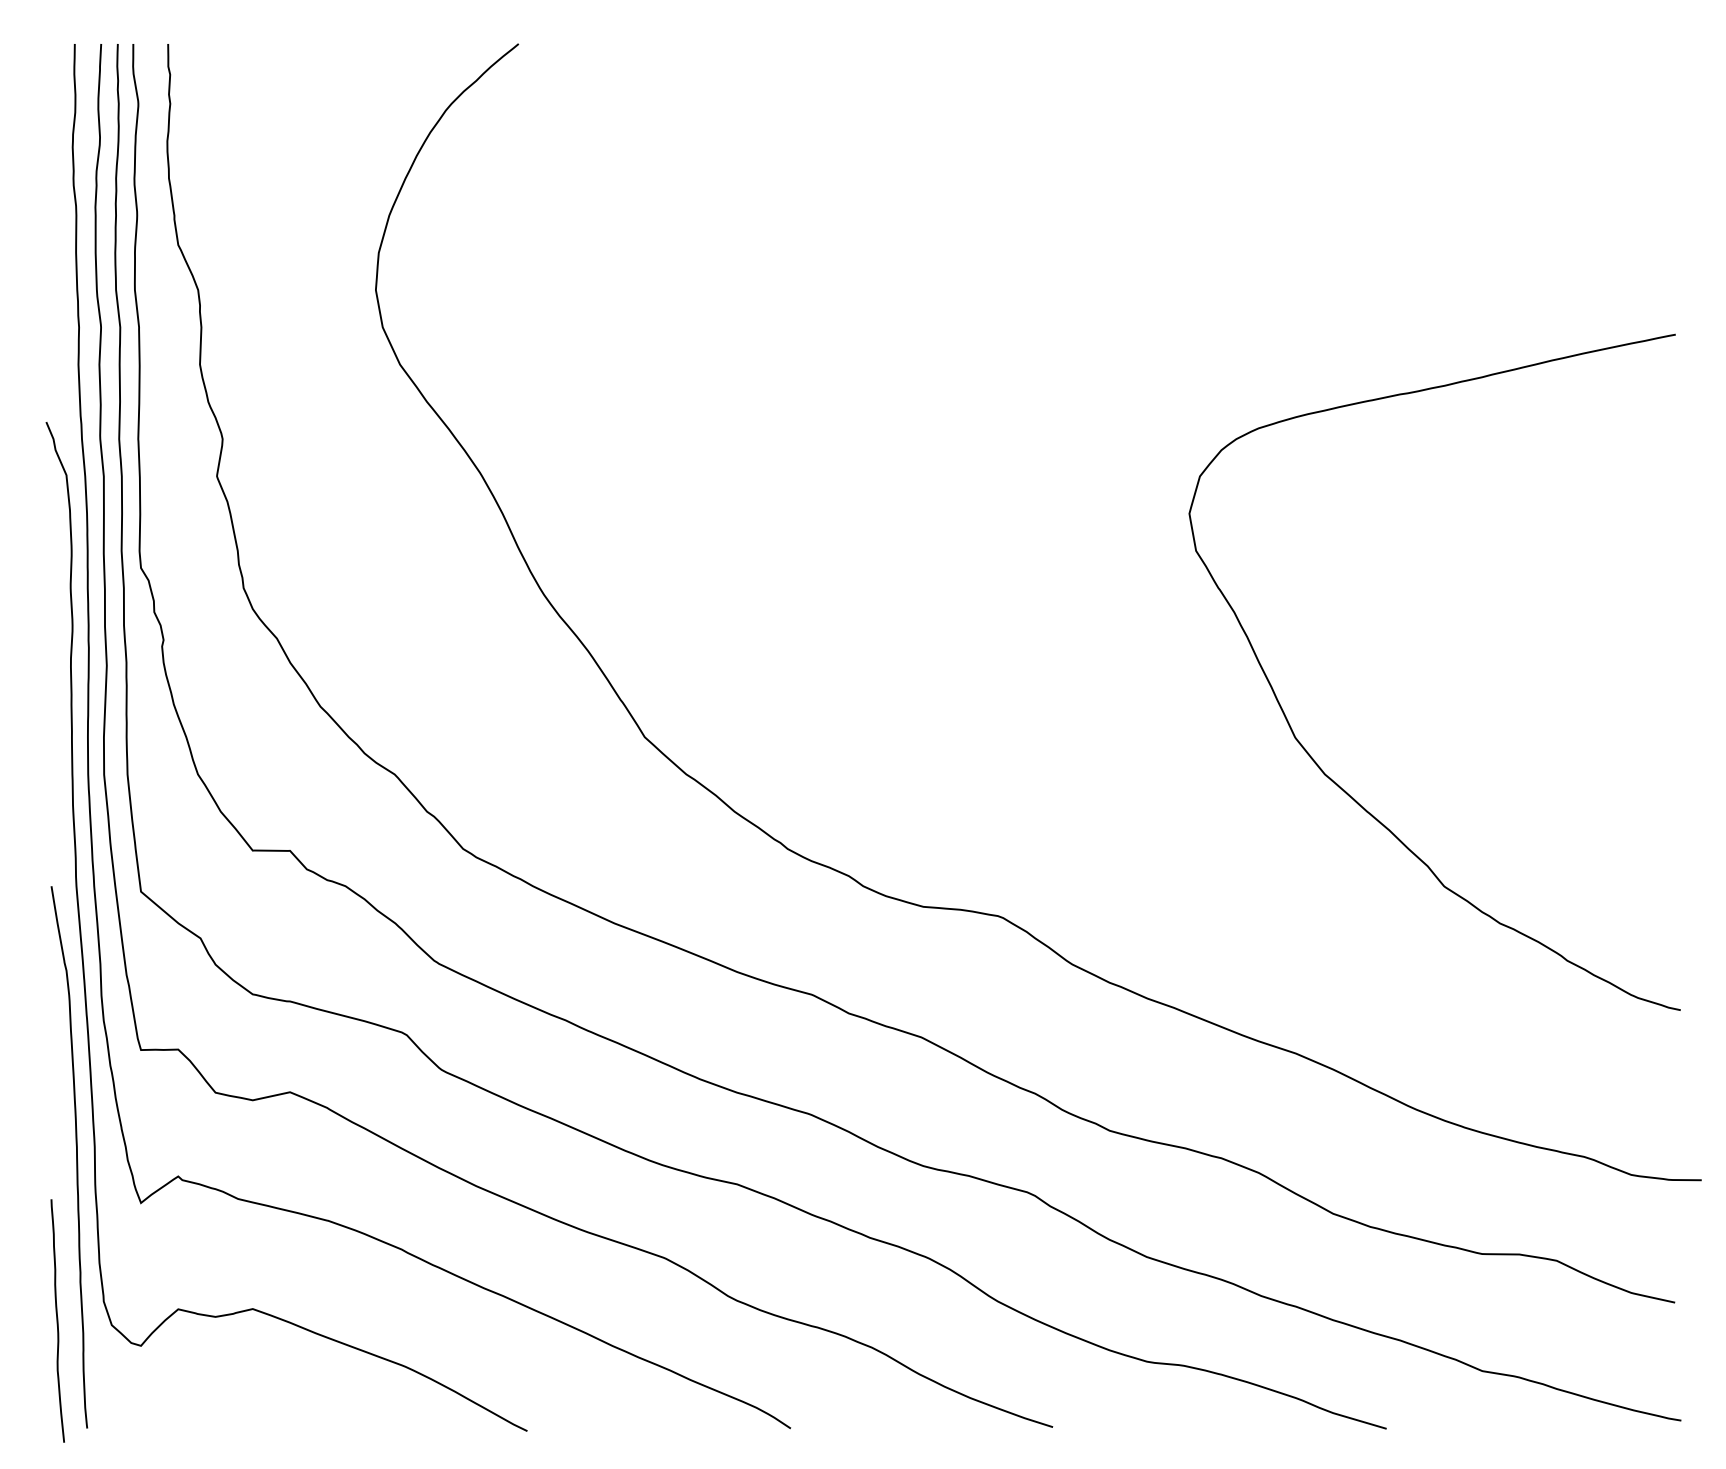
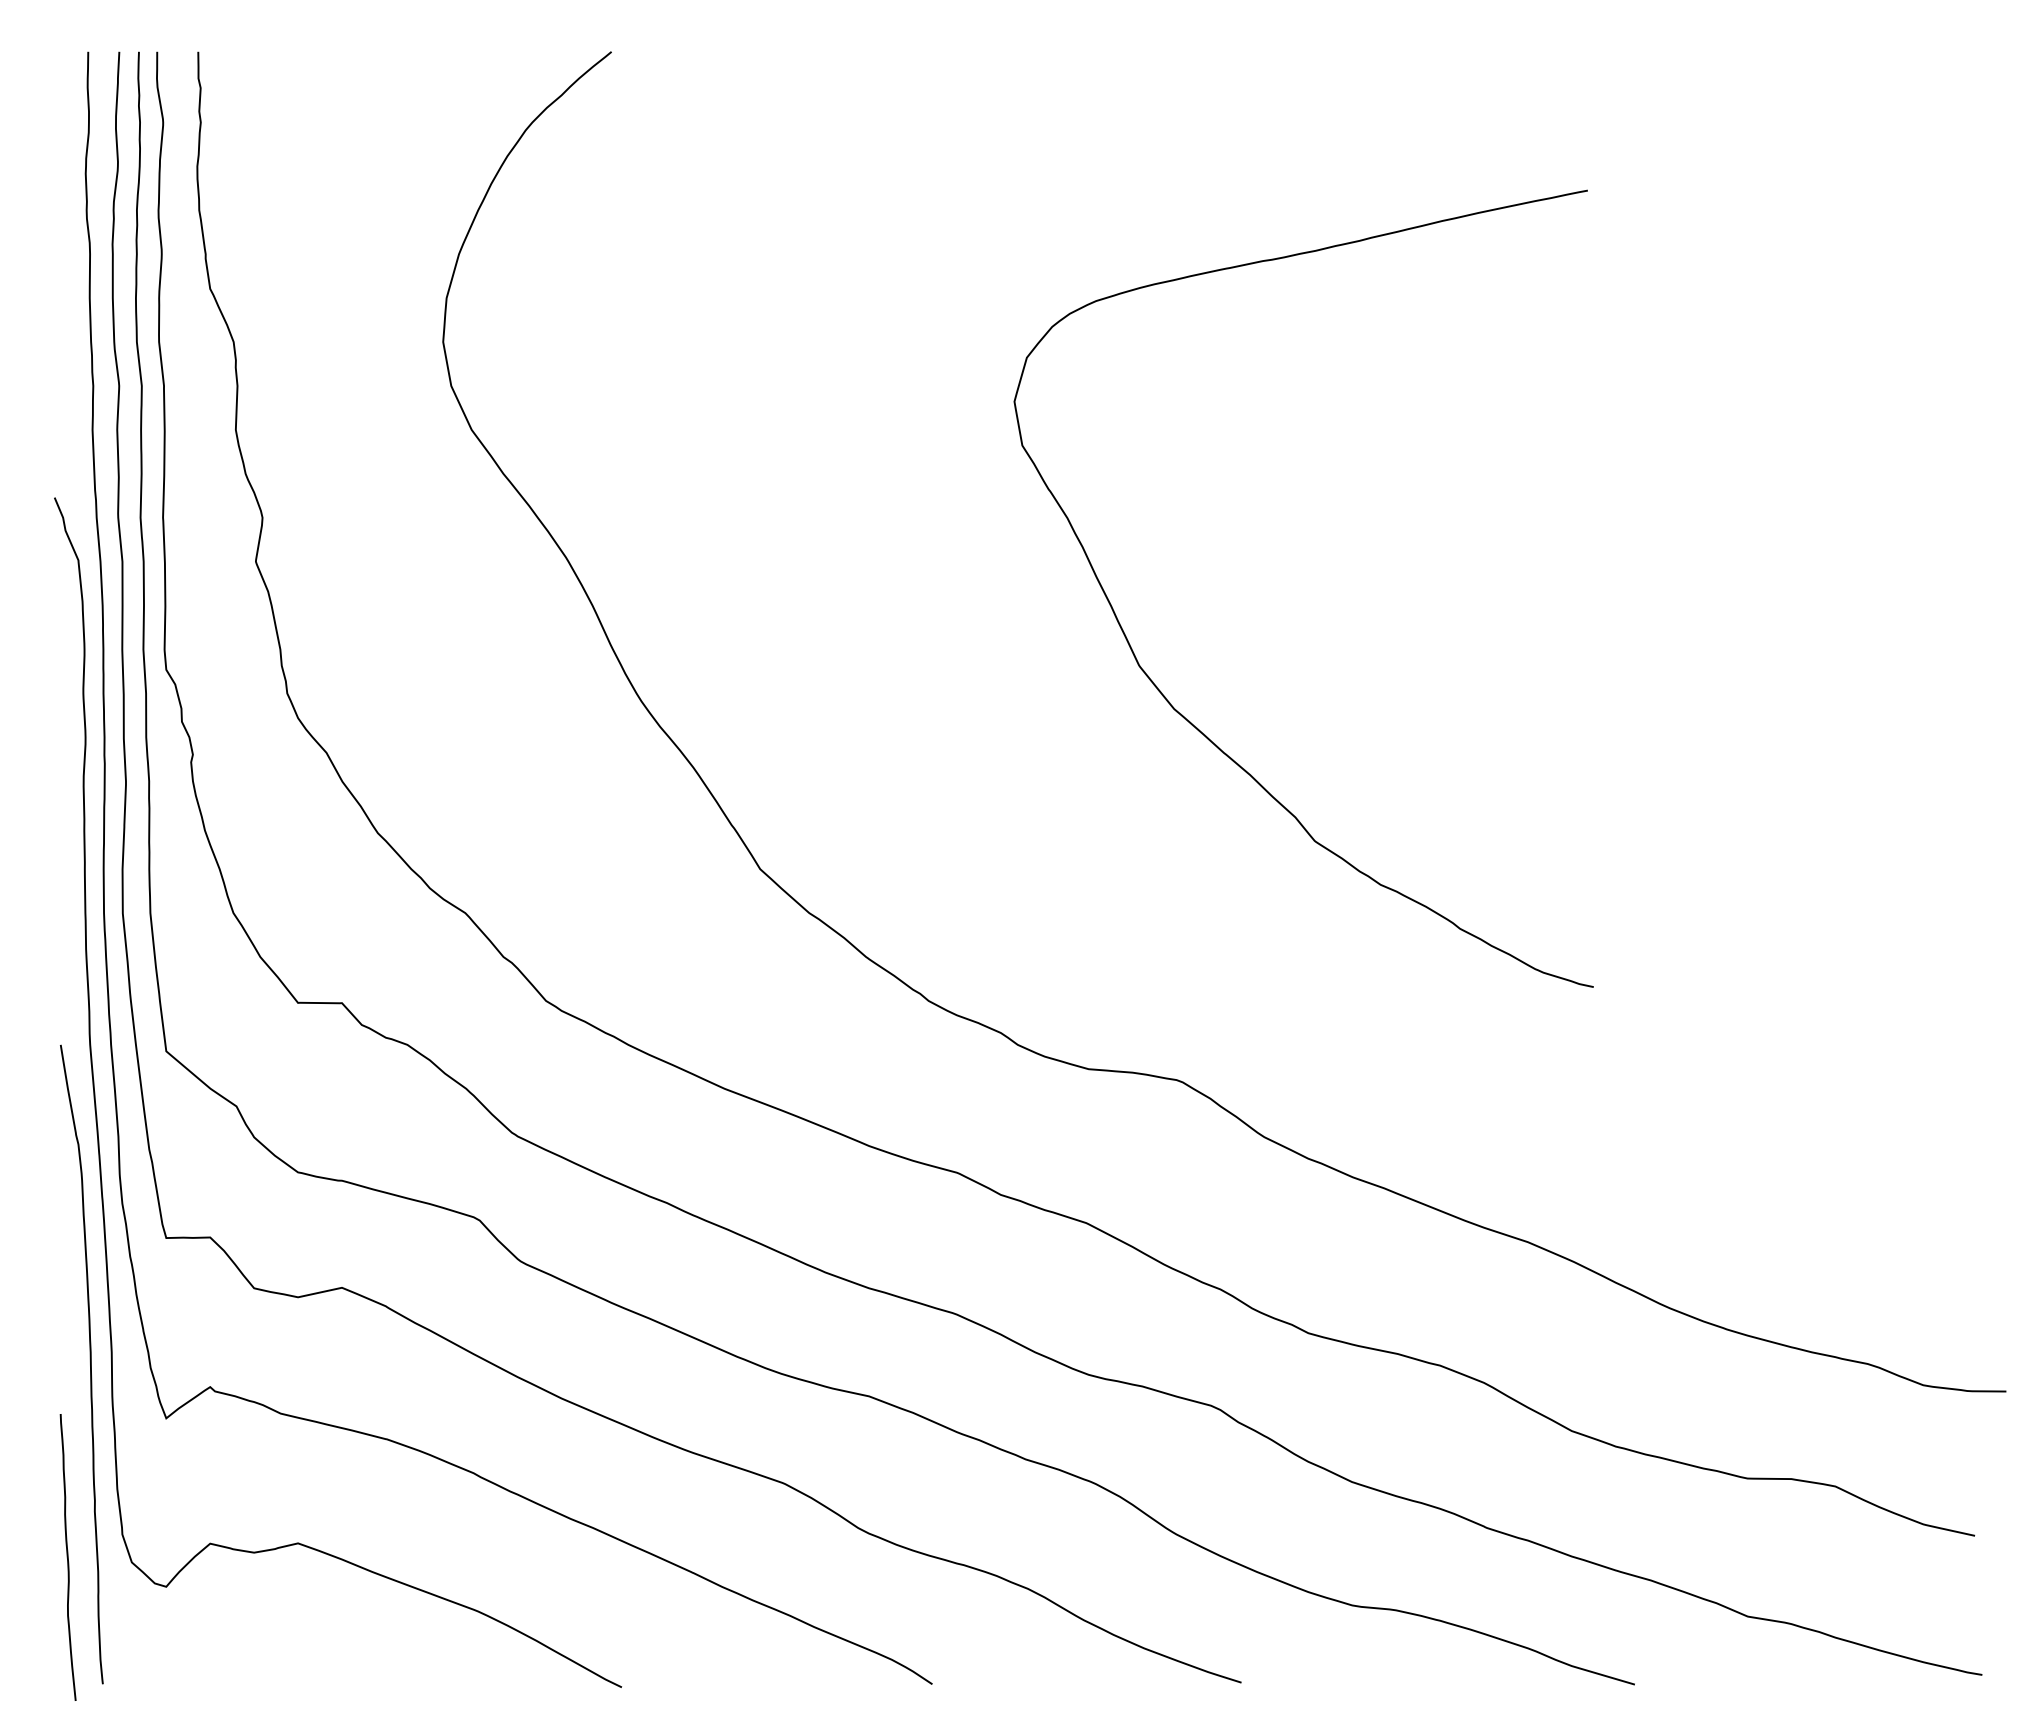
curve: (1337, 783) -> (1189, 719), moved

